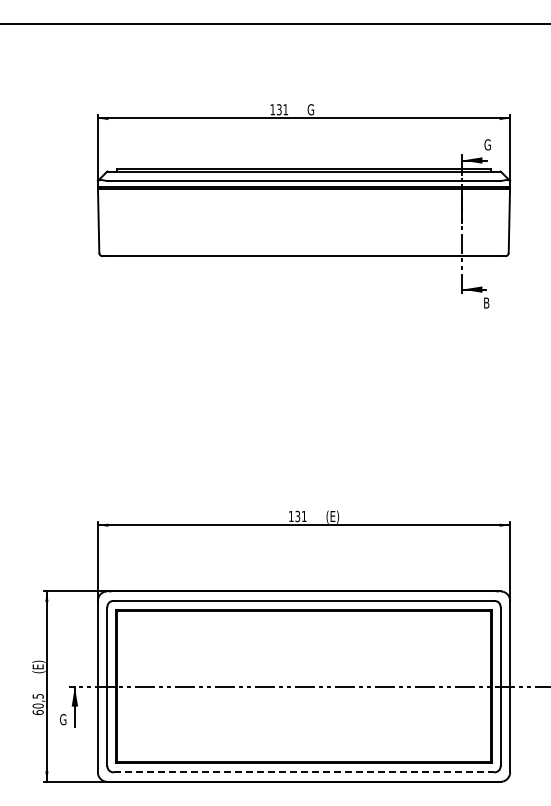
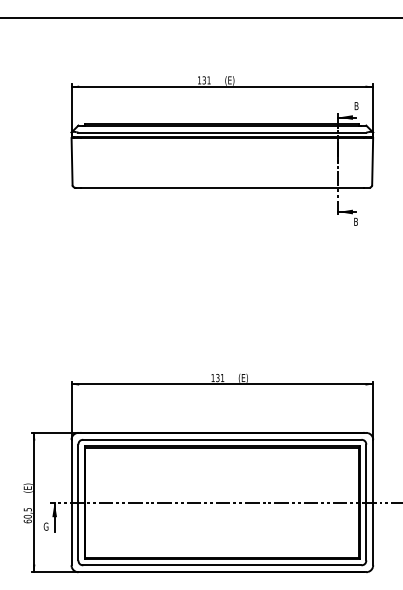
text: (313, 109) -> (229, 80), G -> (E)
text: (487, 144) -> (356, 105), G -> B
line: (304, 772) -> (222, 565), dashed -> solid

